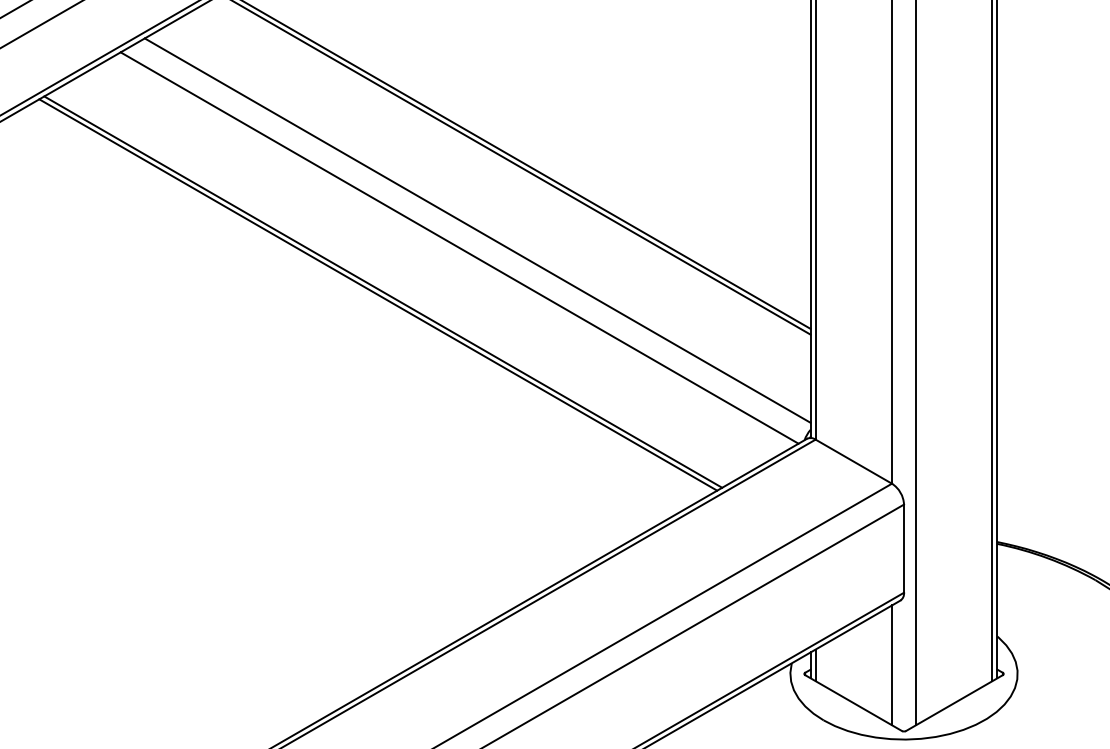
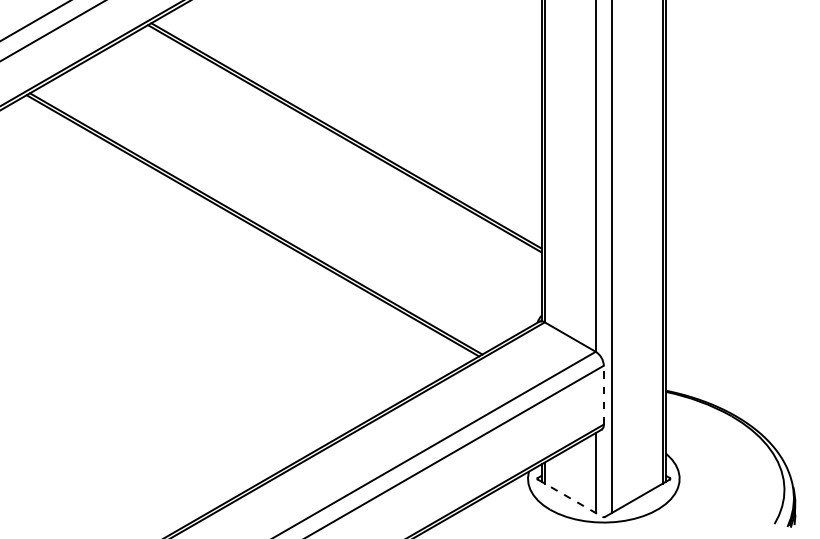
line: (478, 230) -> (319, 182), removed
line: (458, 248) -> (306, 194), removed
line: (903, 547) -> (603, 394), solid -> dashed
line: (854, 703) -> (570, 498), solid -> dashed

